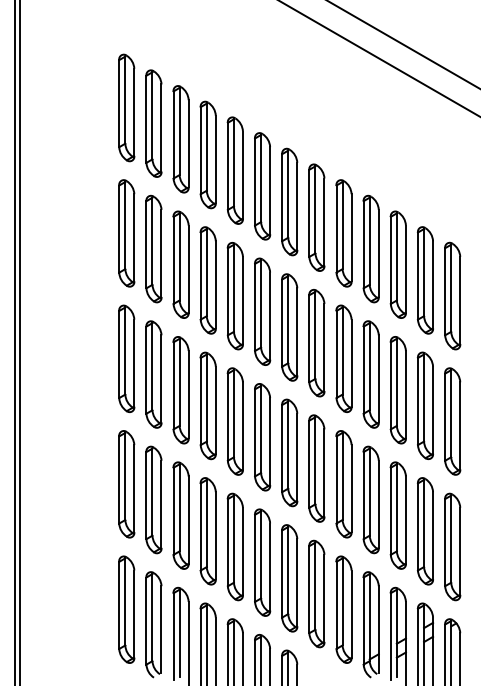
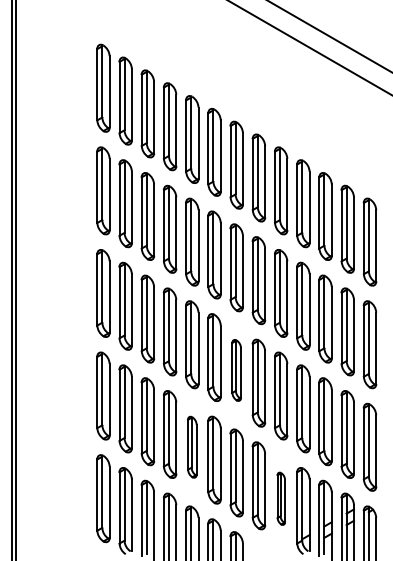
part: (289, 453) -> (236, 370), size x0.7
part: (235, 545) -> (192, 446), size x0.7
part: (344, 609) -> (281, 498), size x0.6

